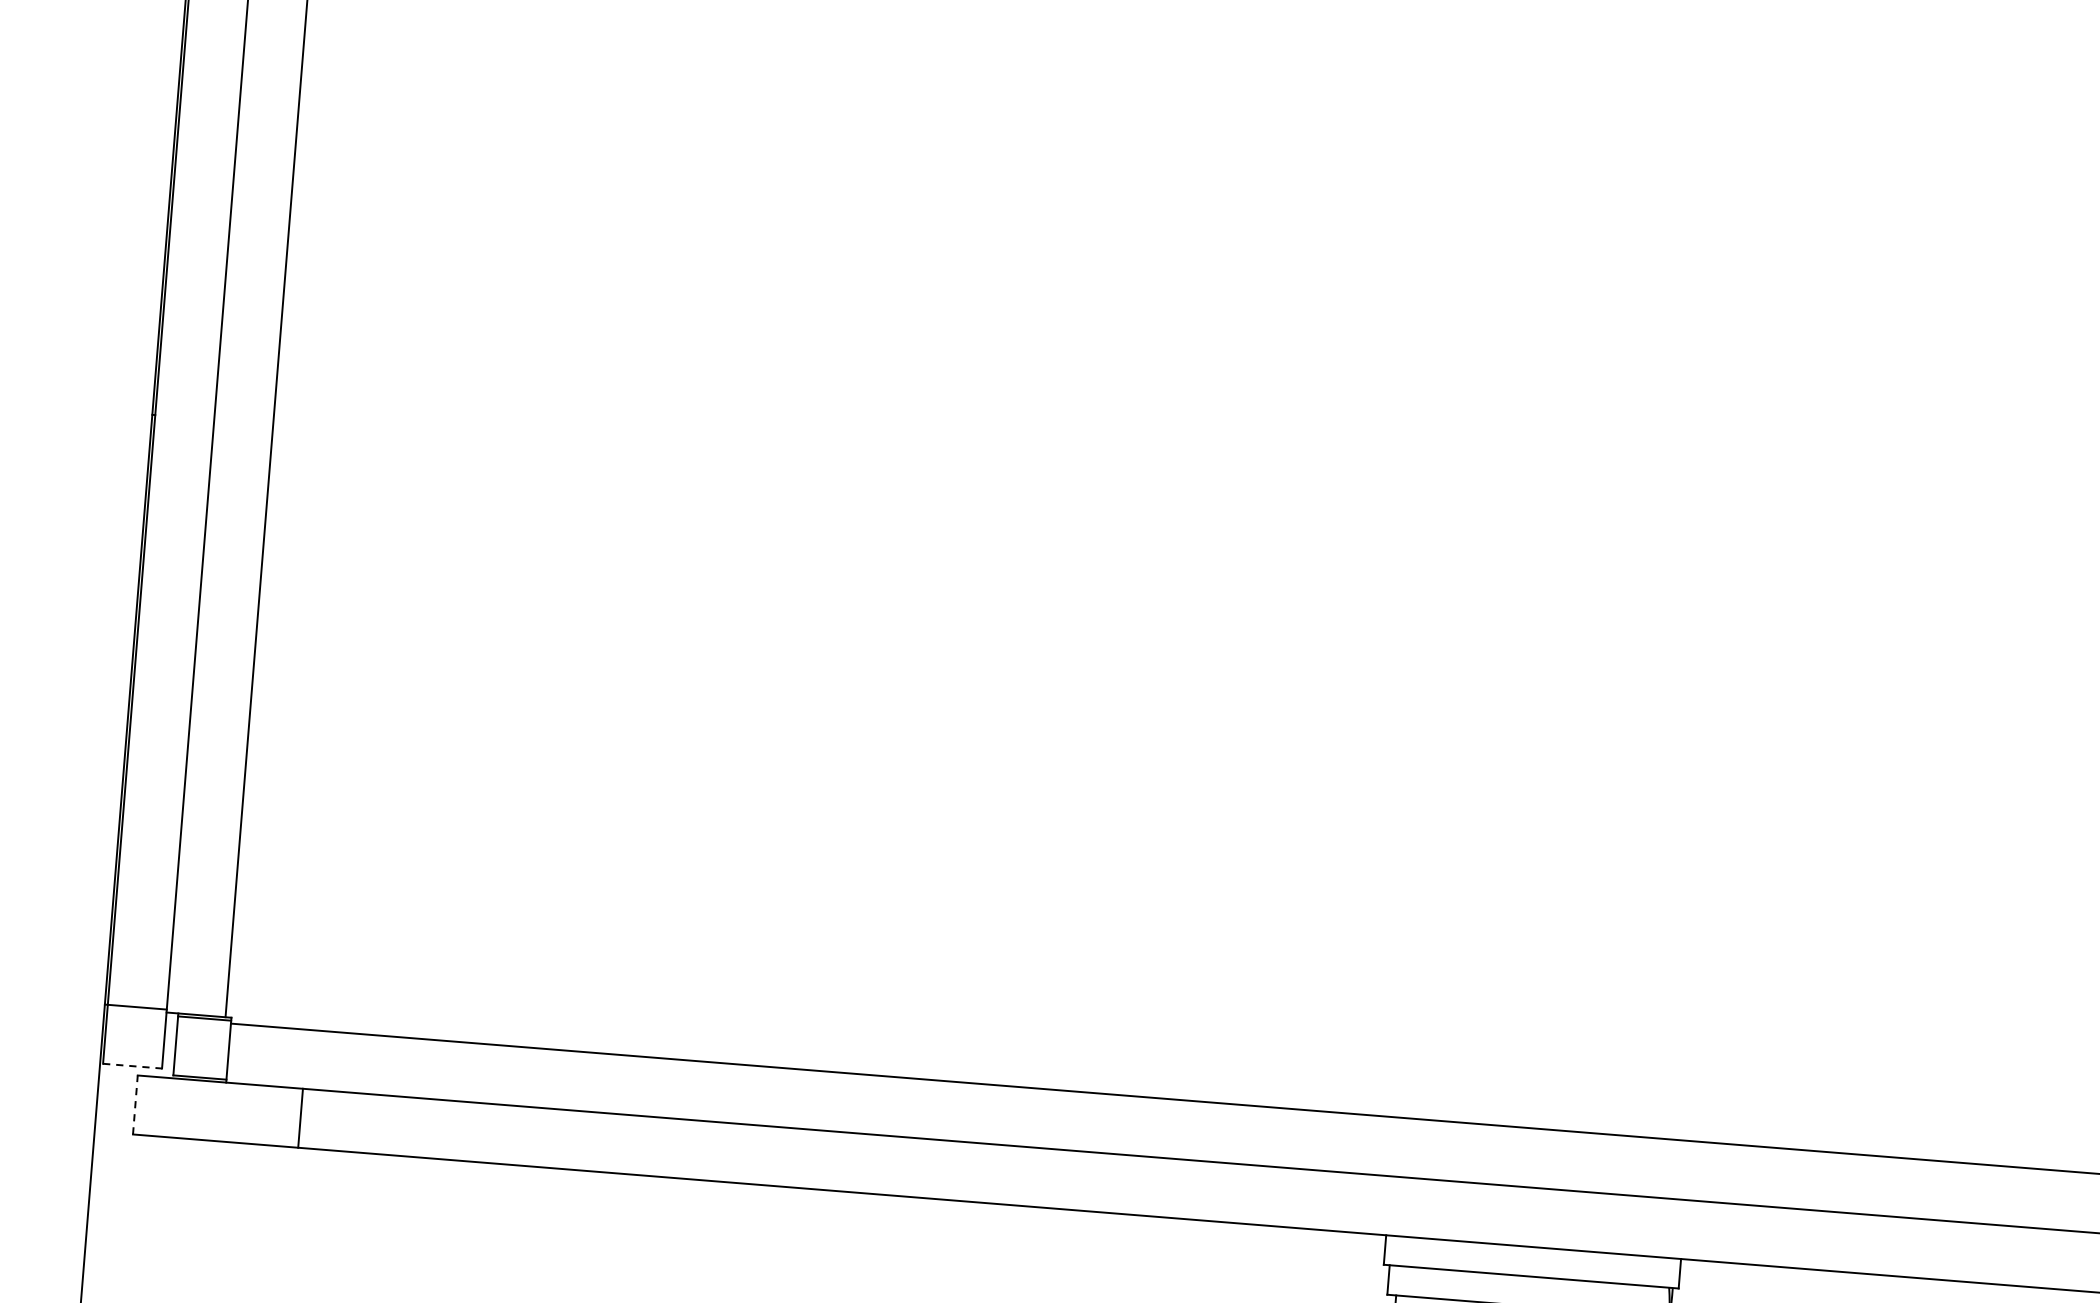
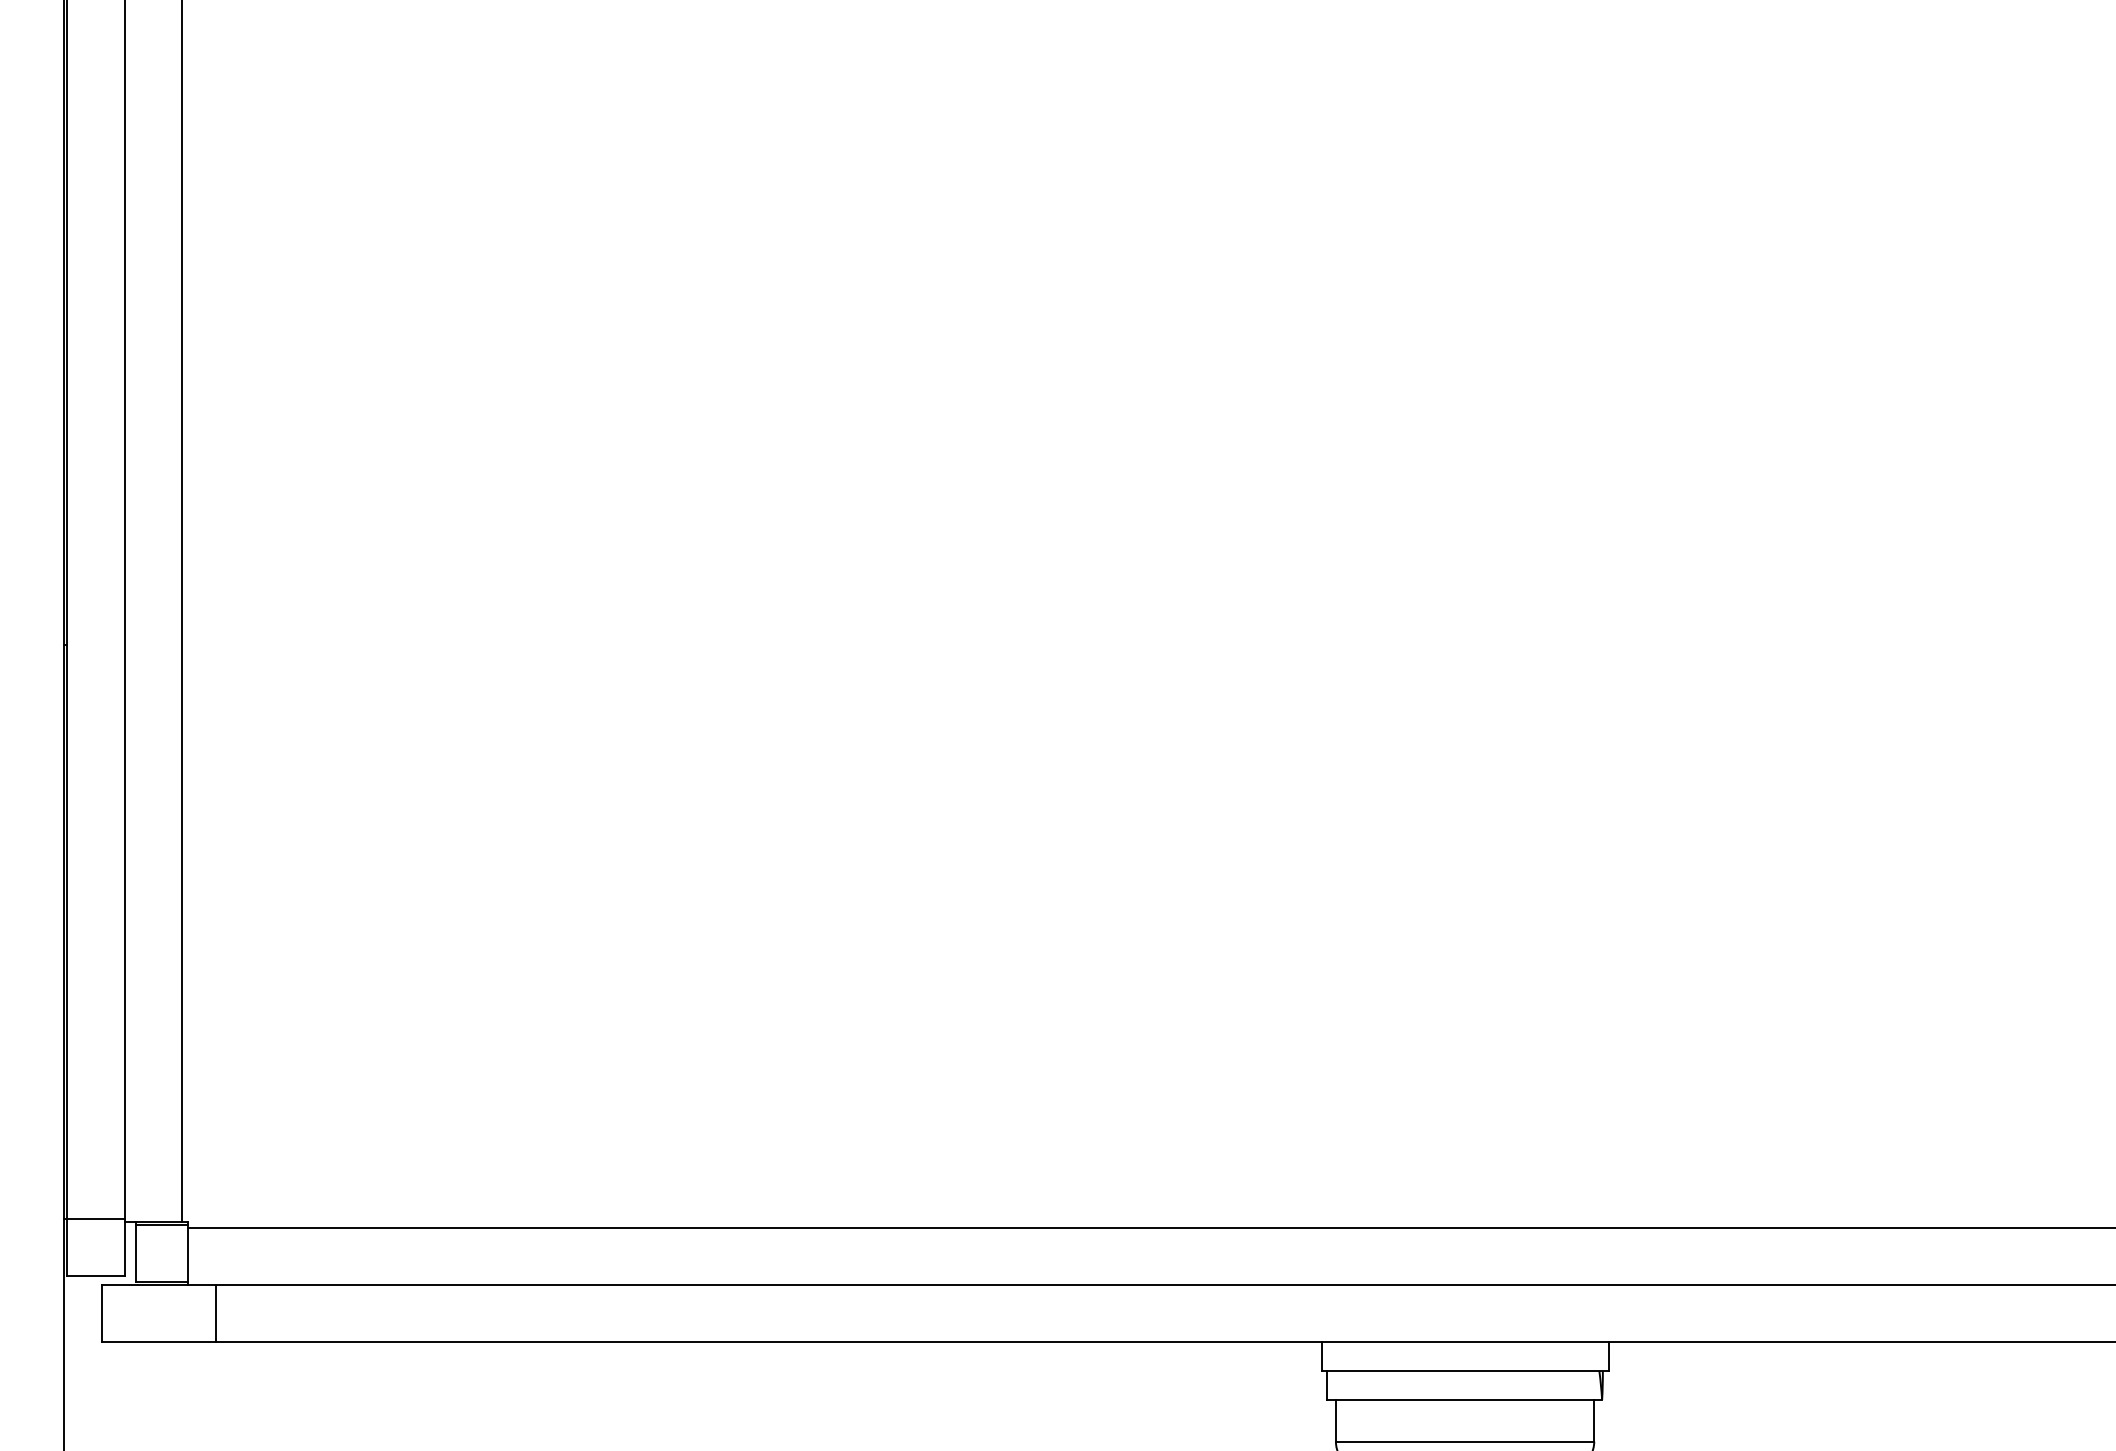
line: (132, 1066) -> (95, 1276), dashed -> solid
line: (135, 1104) -> (101, 1313), dashed -> solid
line: (300, 1118) -> (216, 1313), moved

